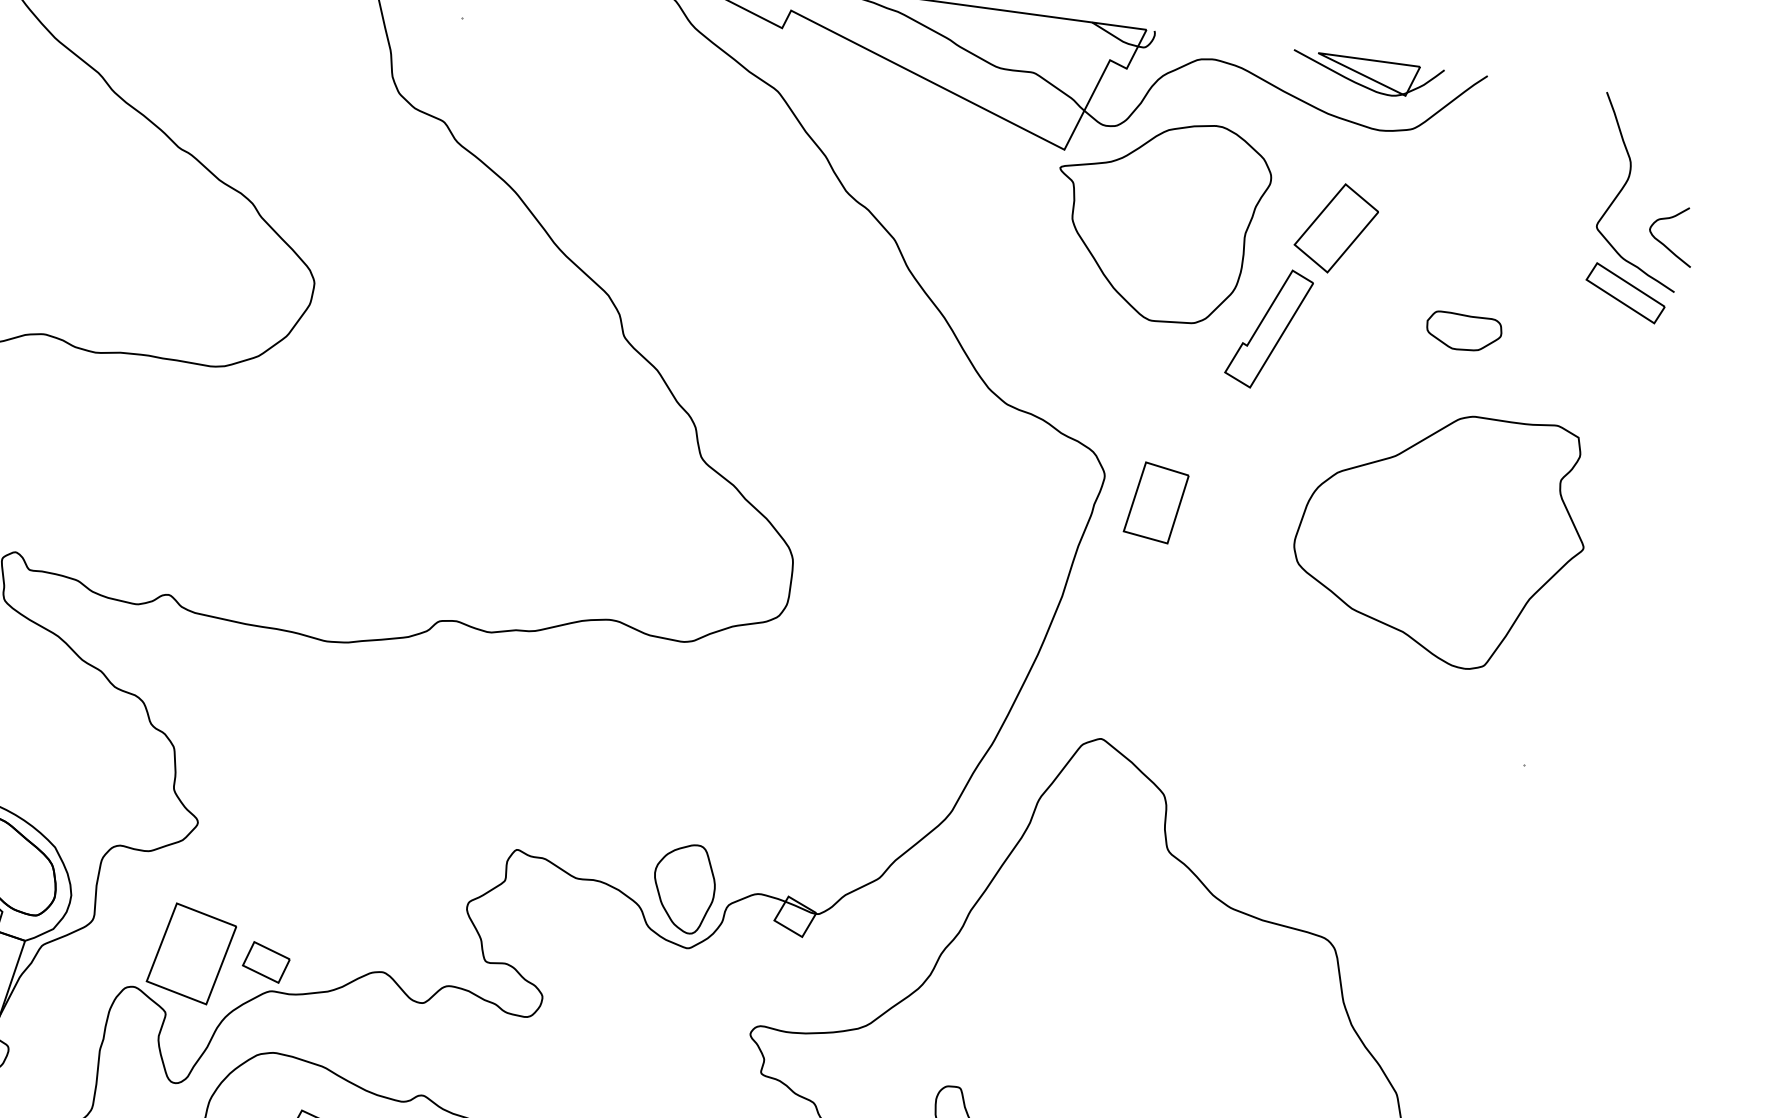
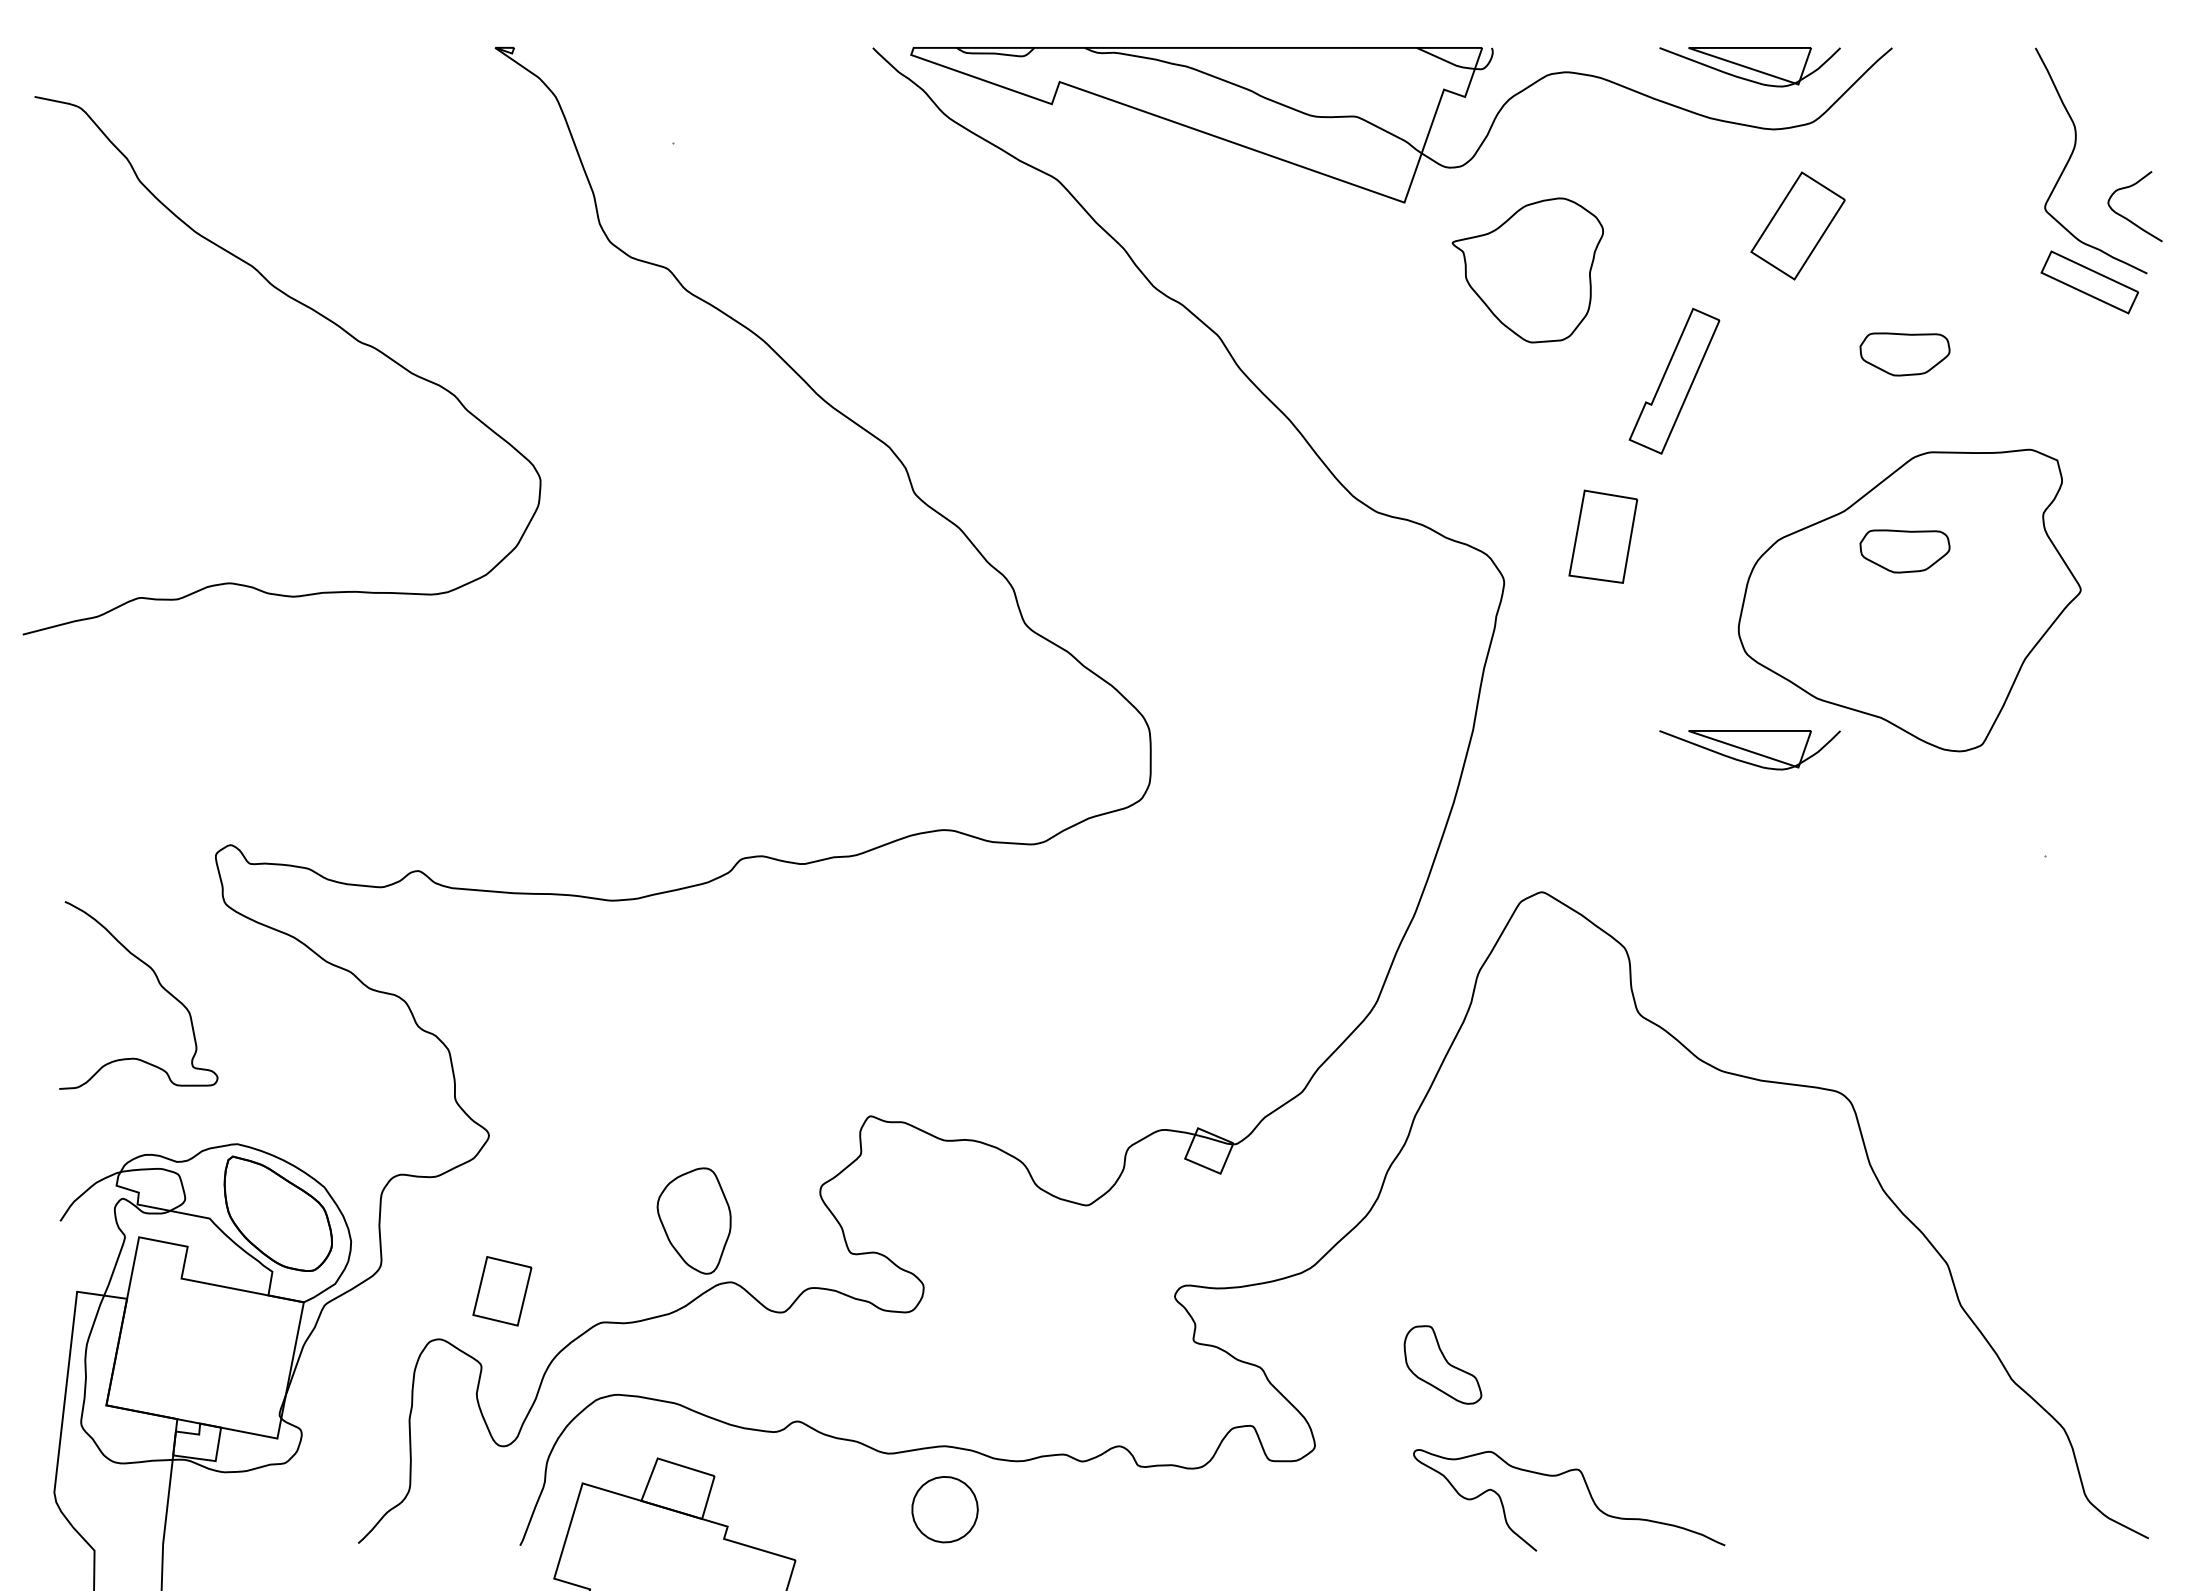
part: (1159, 220) -> (1527, 270), size x0.6
part: (1336, 227) -> (1797, 225), moved
part: (1441, 496) -> (1904, 551), added
part: (1155, 502) -> (1602, 536), moved
part: (1289, 644) -> (1749, 750), added
part: (683, 887) -> (693, 1220), moved
part: (191, 954) -> (502, 1291), size x0.6
part: (266, 962) -> (592, 1289), removed

